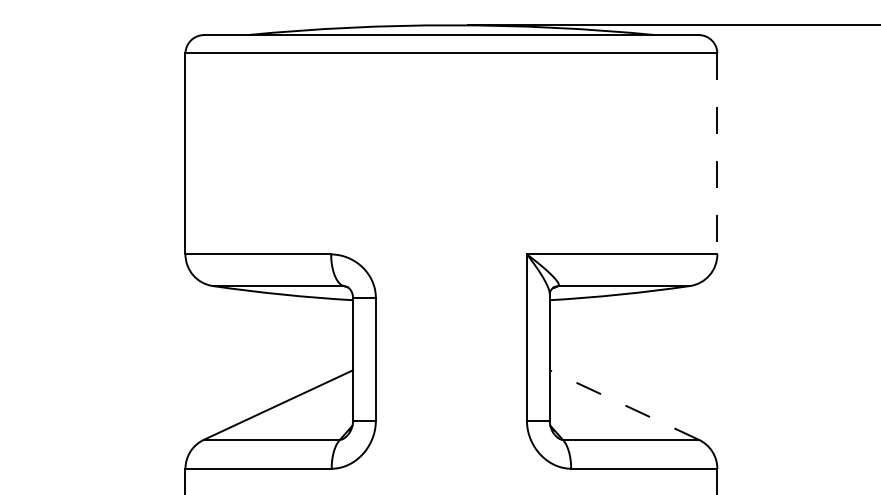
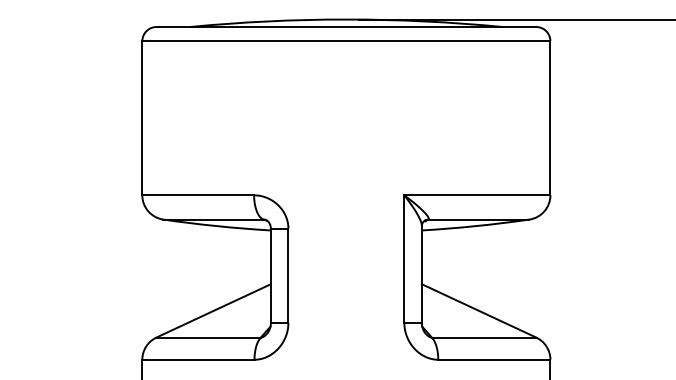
line: (717, 154) -> (550, 118), dashed -> solid
line: (623, 404) -> (478, 310), dashed -> solid

